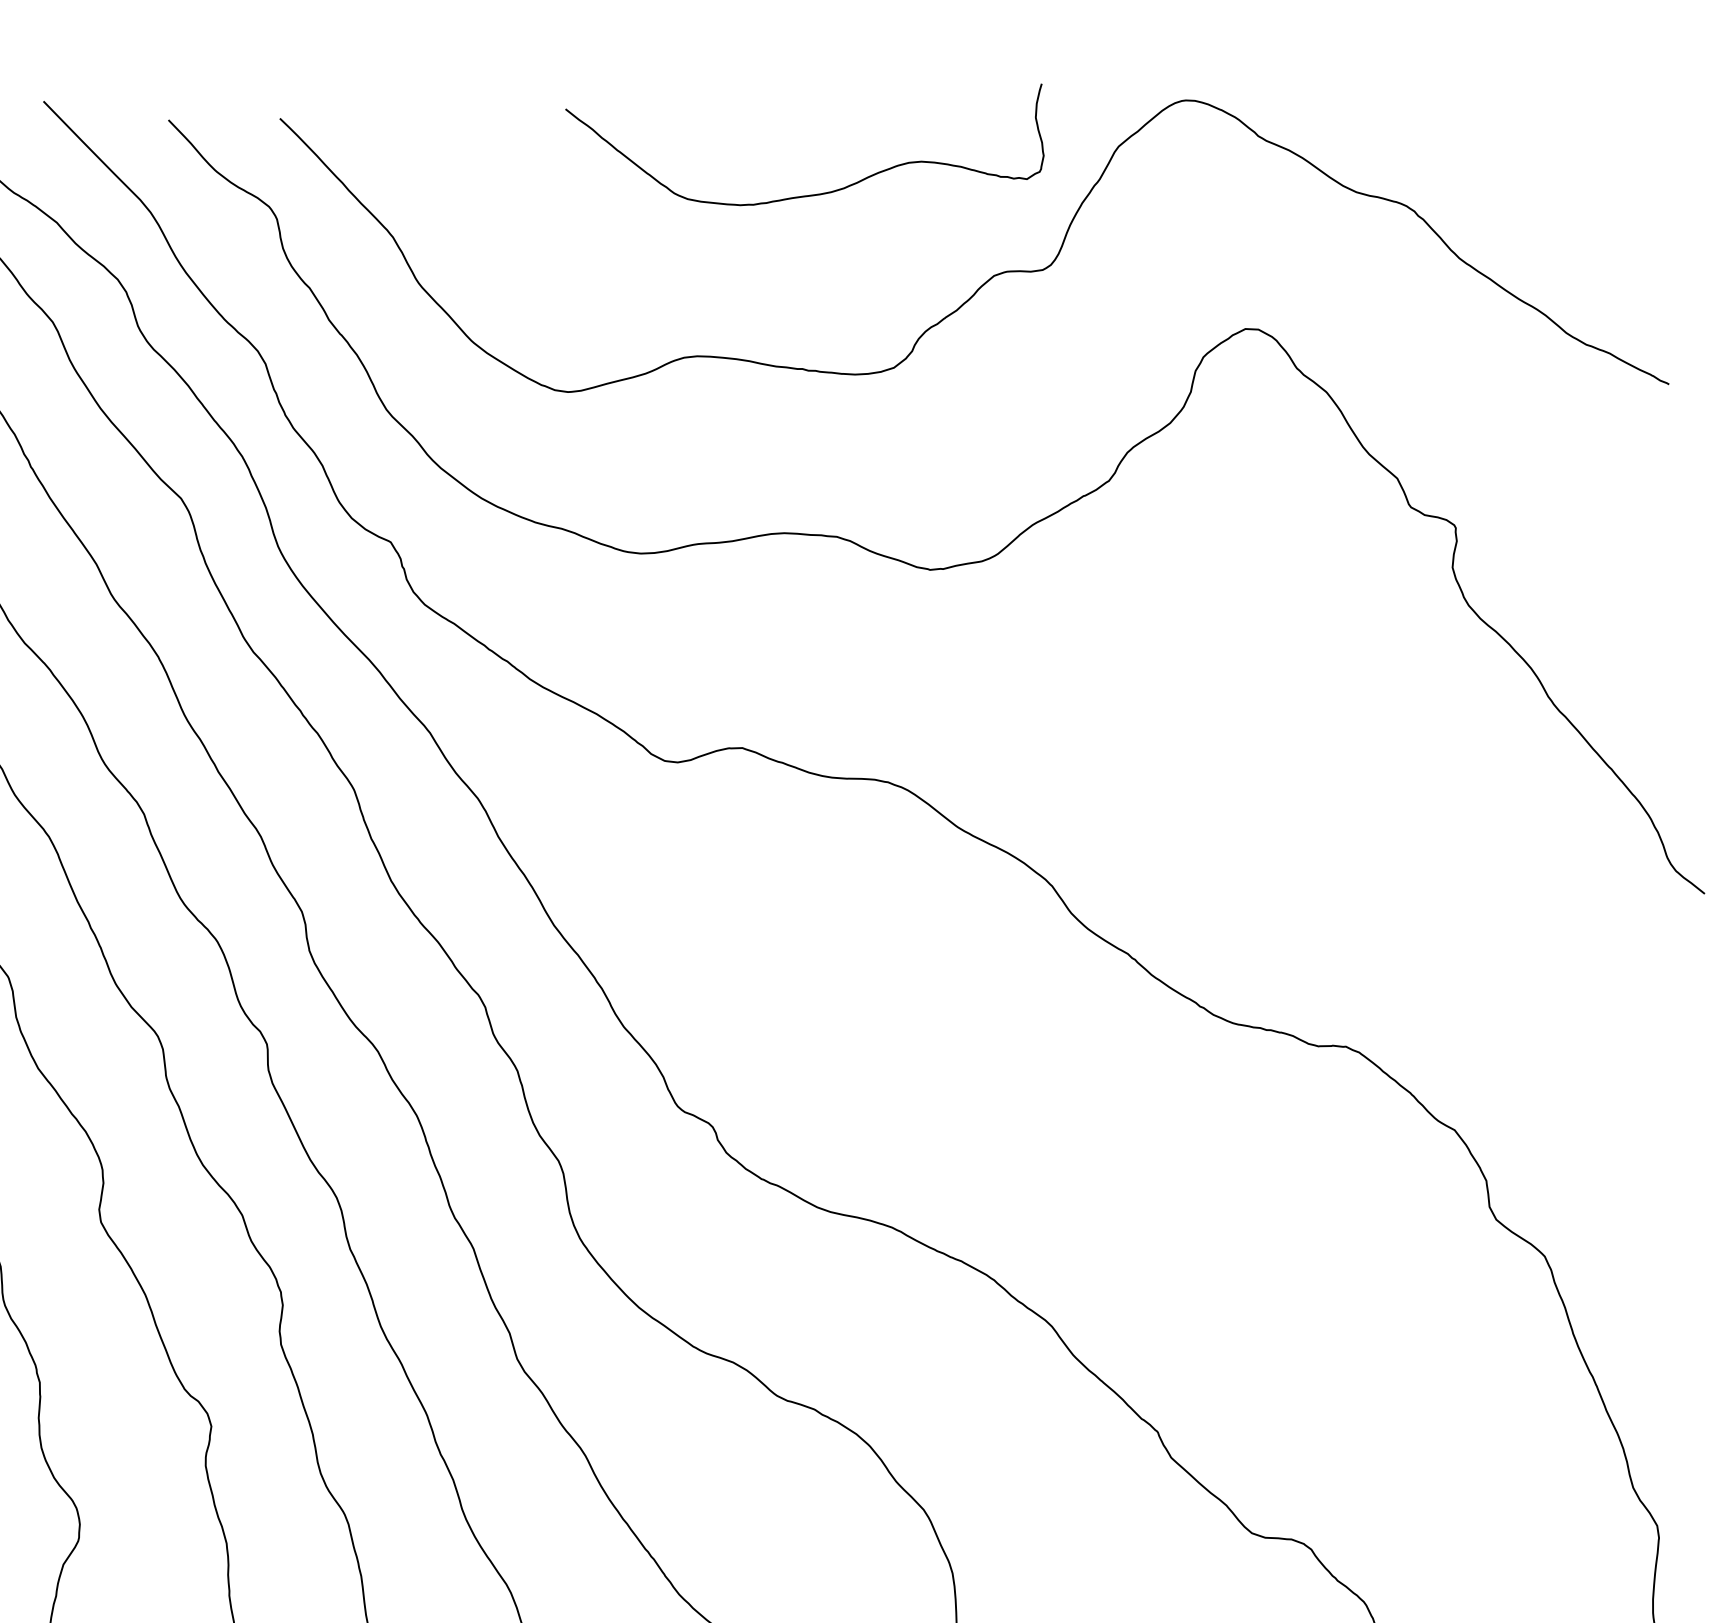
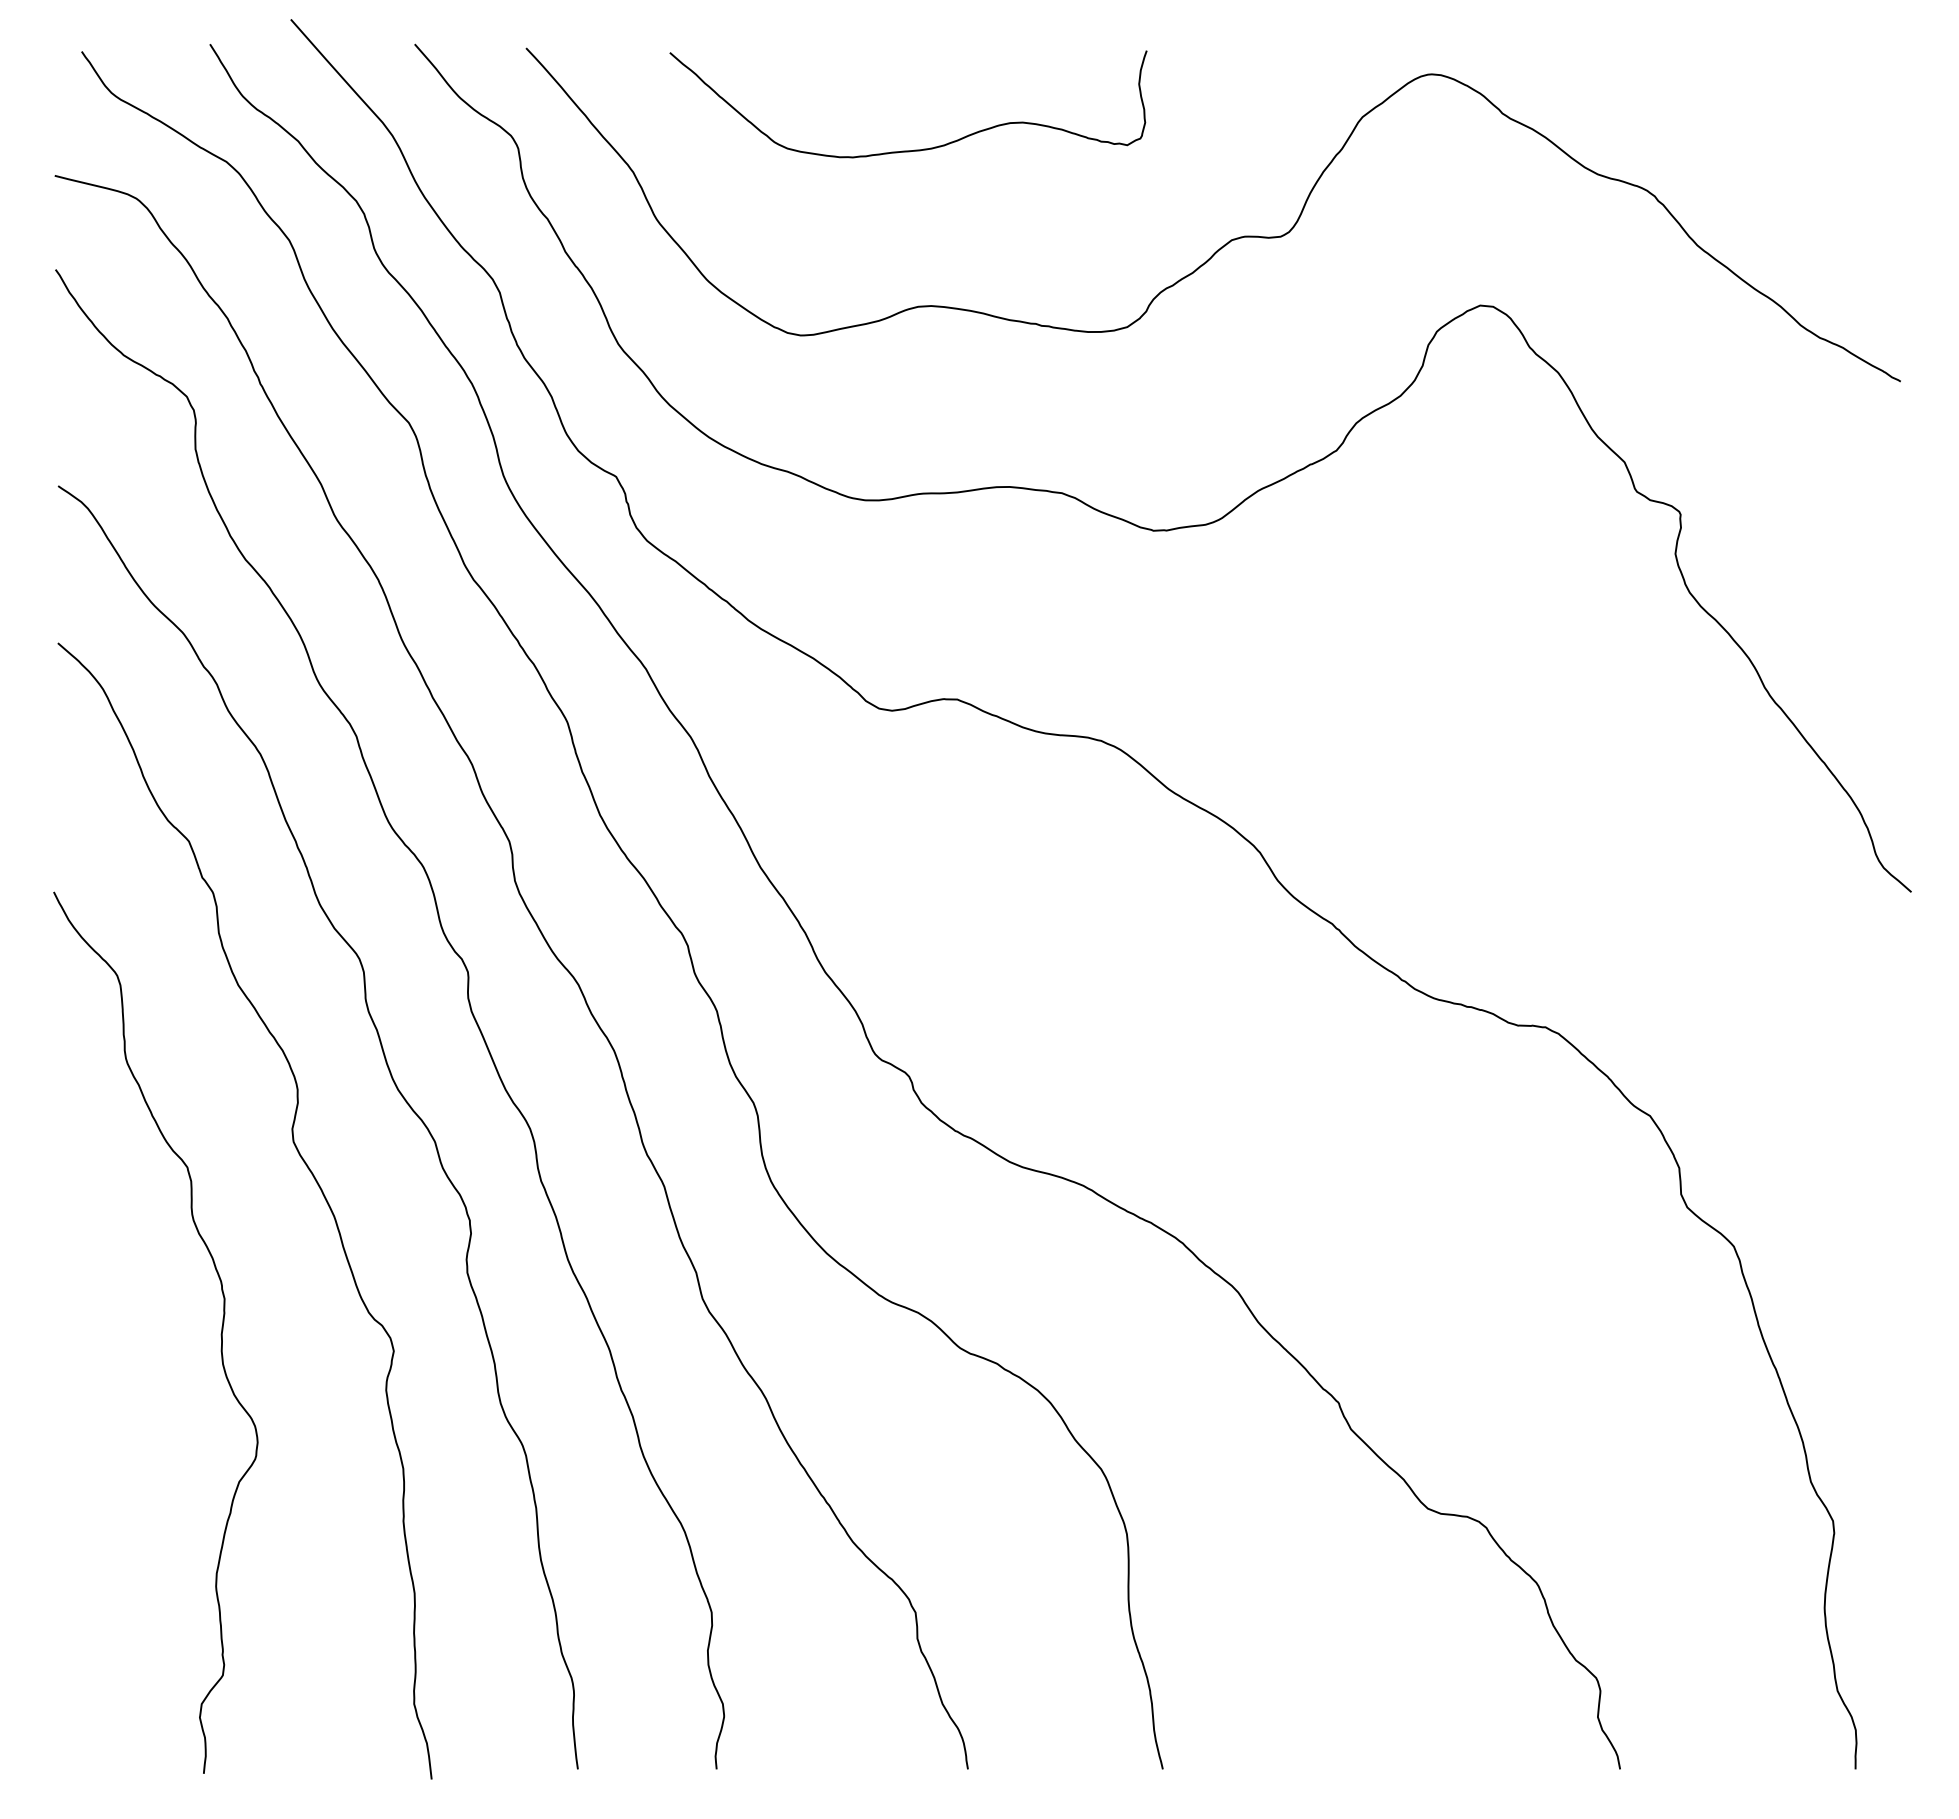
curve: (814, 193) -> (914, 149), moved

